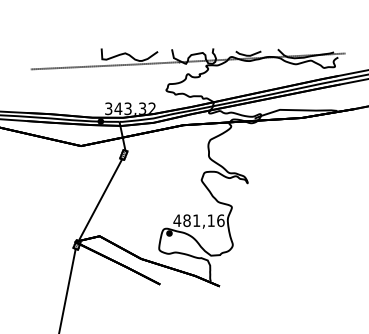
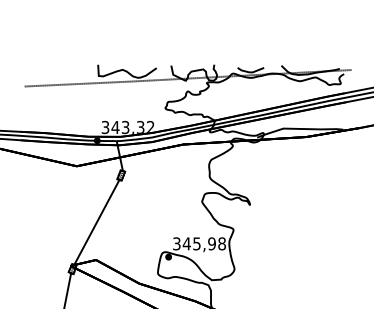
text: (198, 220) -> (198, 243), 481,16 -> 345,98

